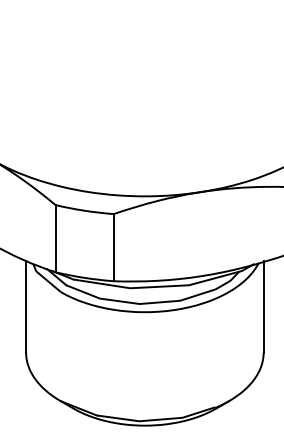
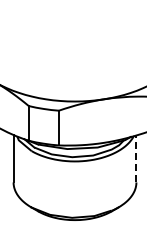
line: (263, 306) -> (136, 158), solid -> dashed

